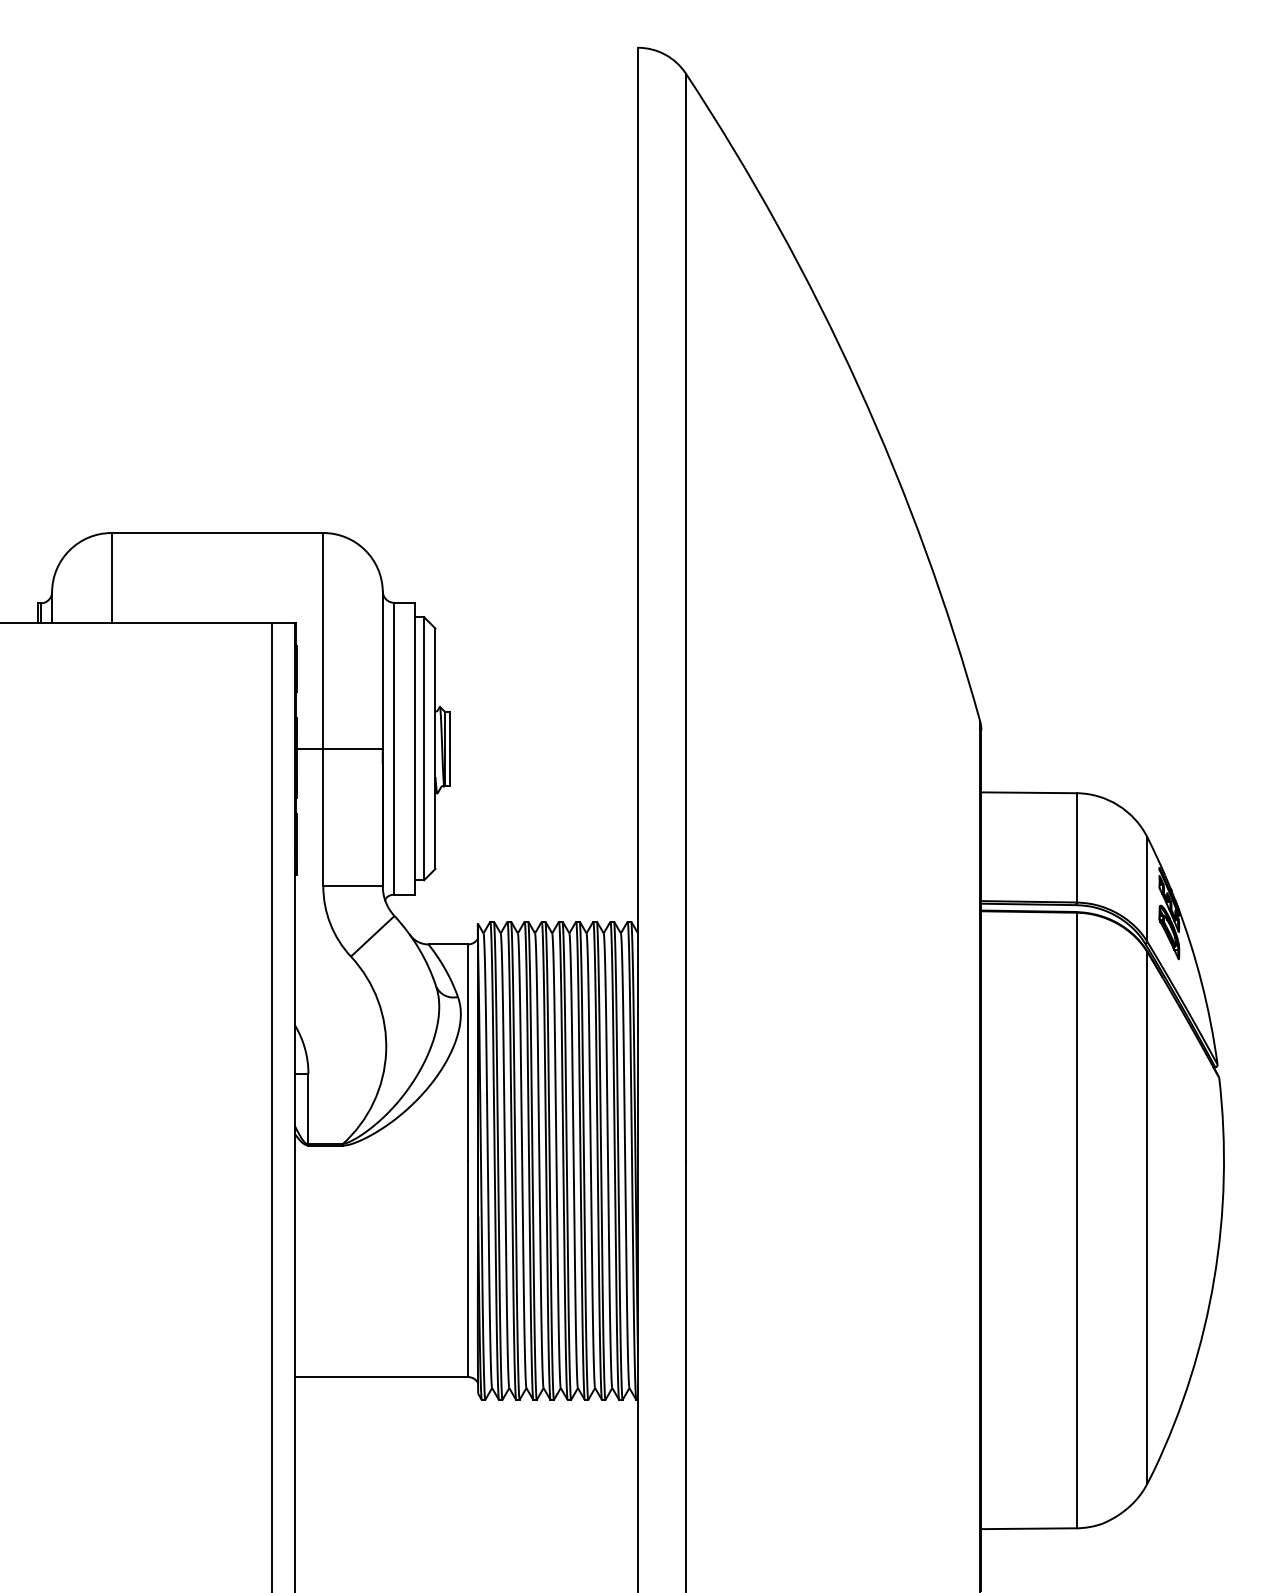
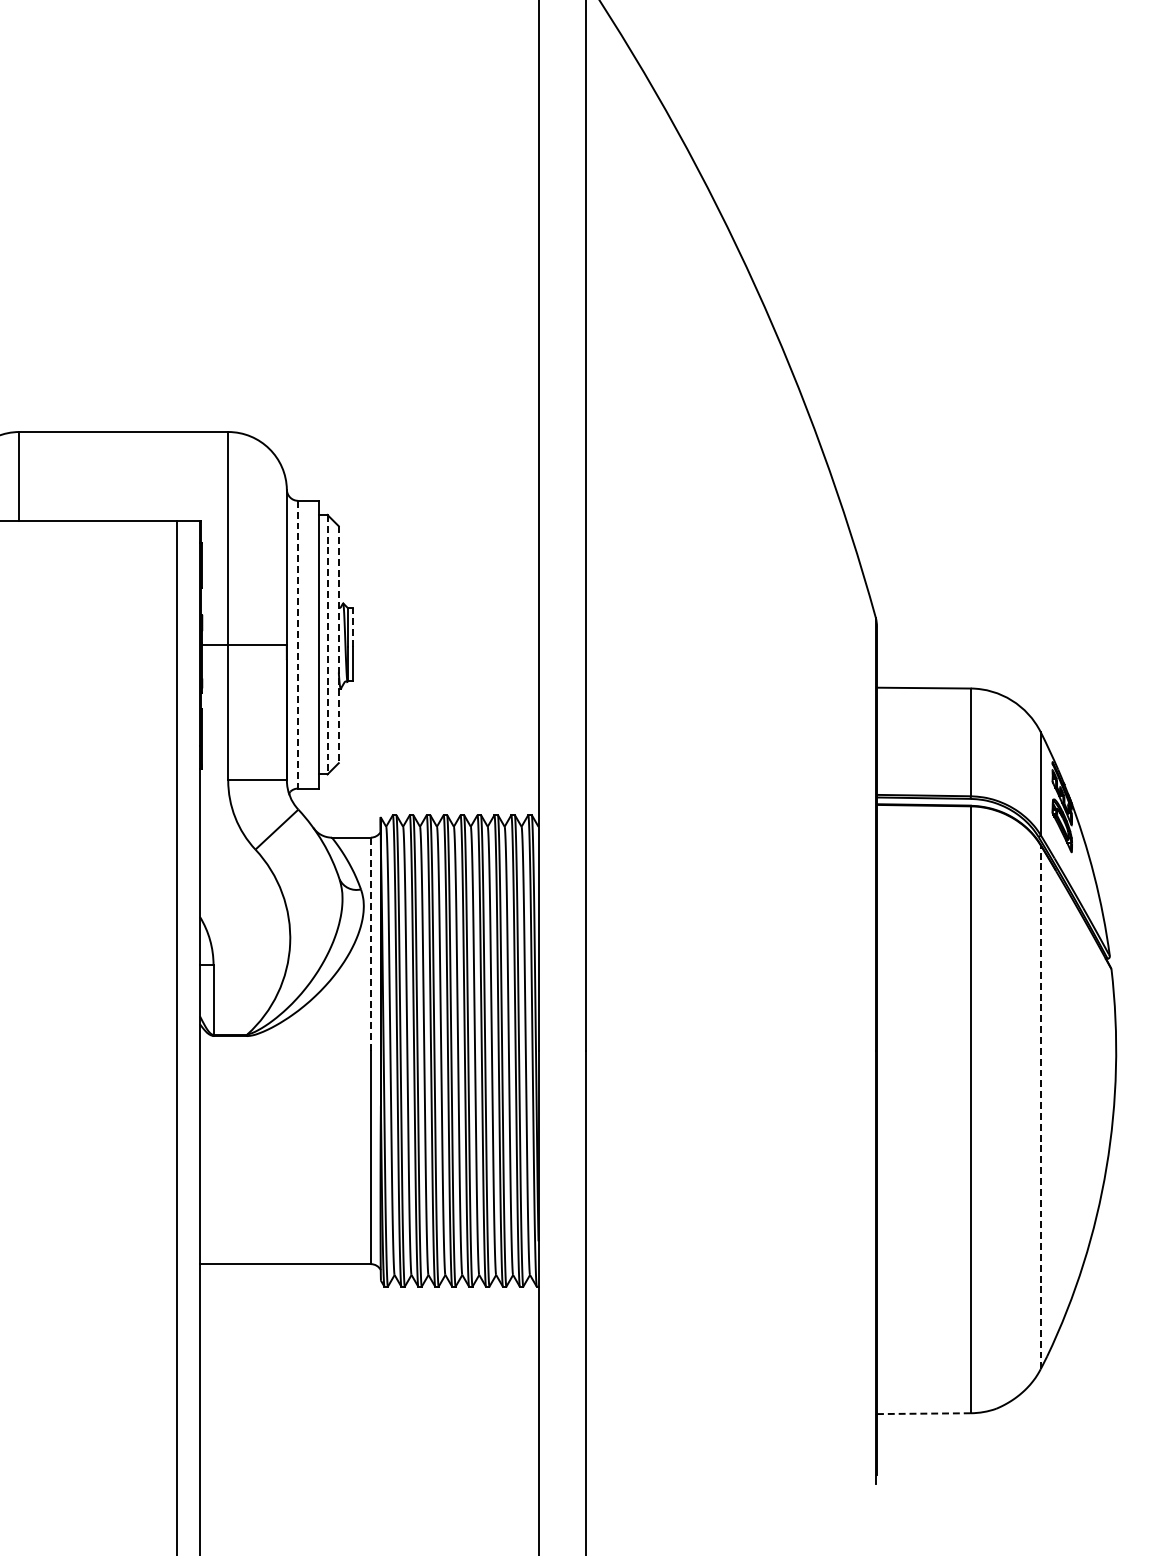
line: (450, 731) -> (353, 627), solid -> dashed
line: (394, 748) -> (298, 644), solid -> dashed
line: (424, 748) -> (327, 644), solid -> dashed
line: (435, 749) -> (338, 645), solid -> dashed
line: (468, 1052) -> (371, 944), solid -> dashed
line: (1147, 1217) -> (1040, 1106), solid -> dashed
line: (1028, 1528) -> (923, 1413), solid -> dashed

